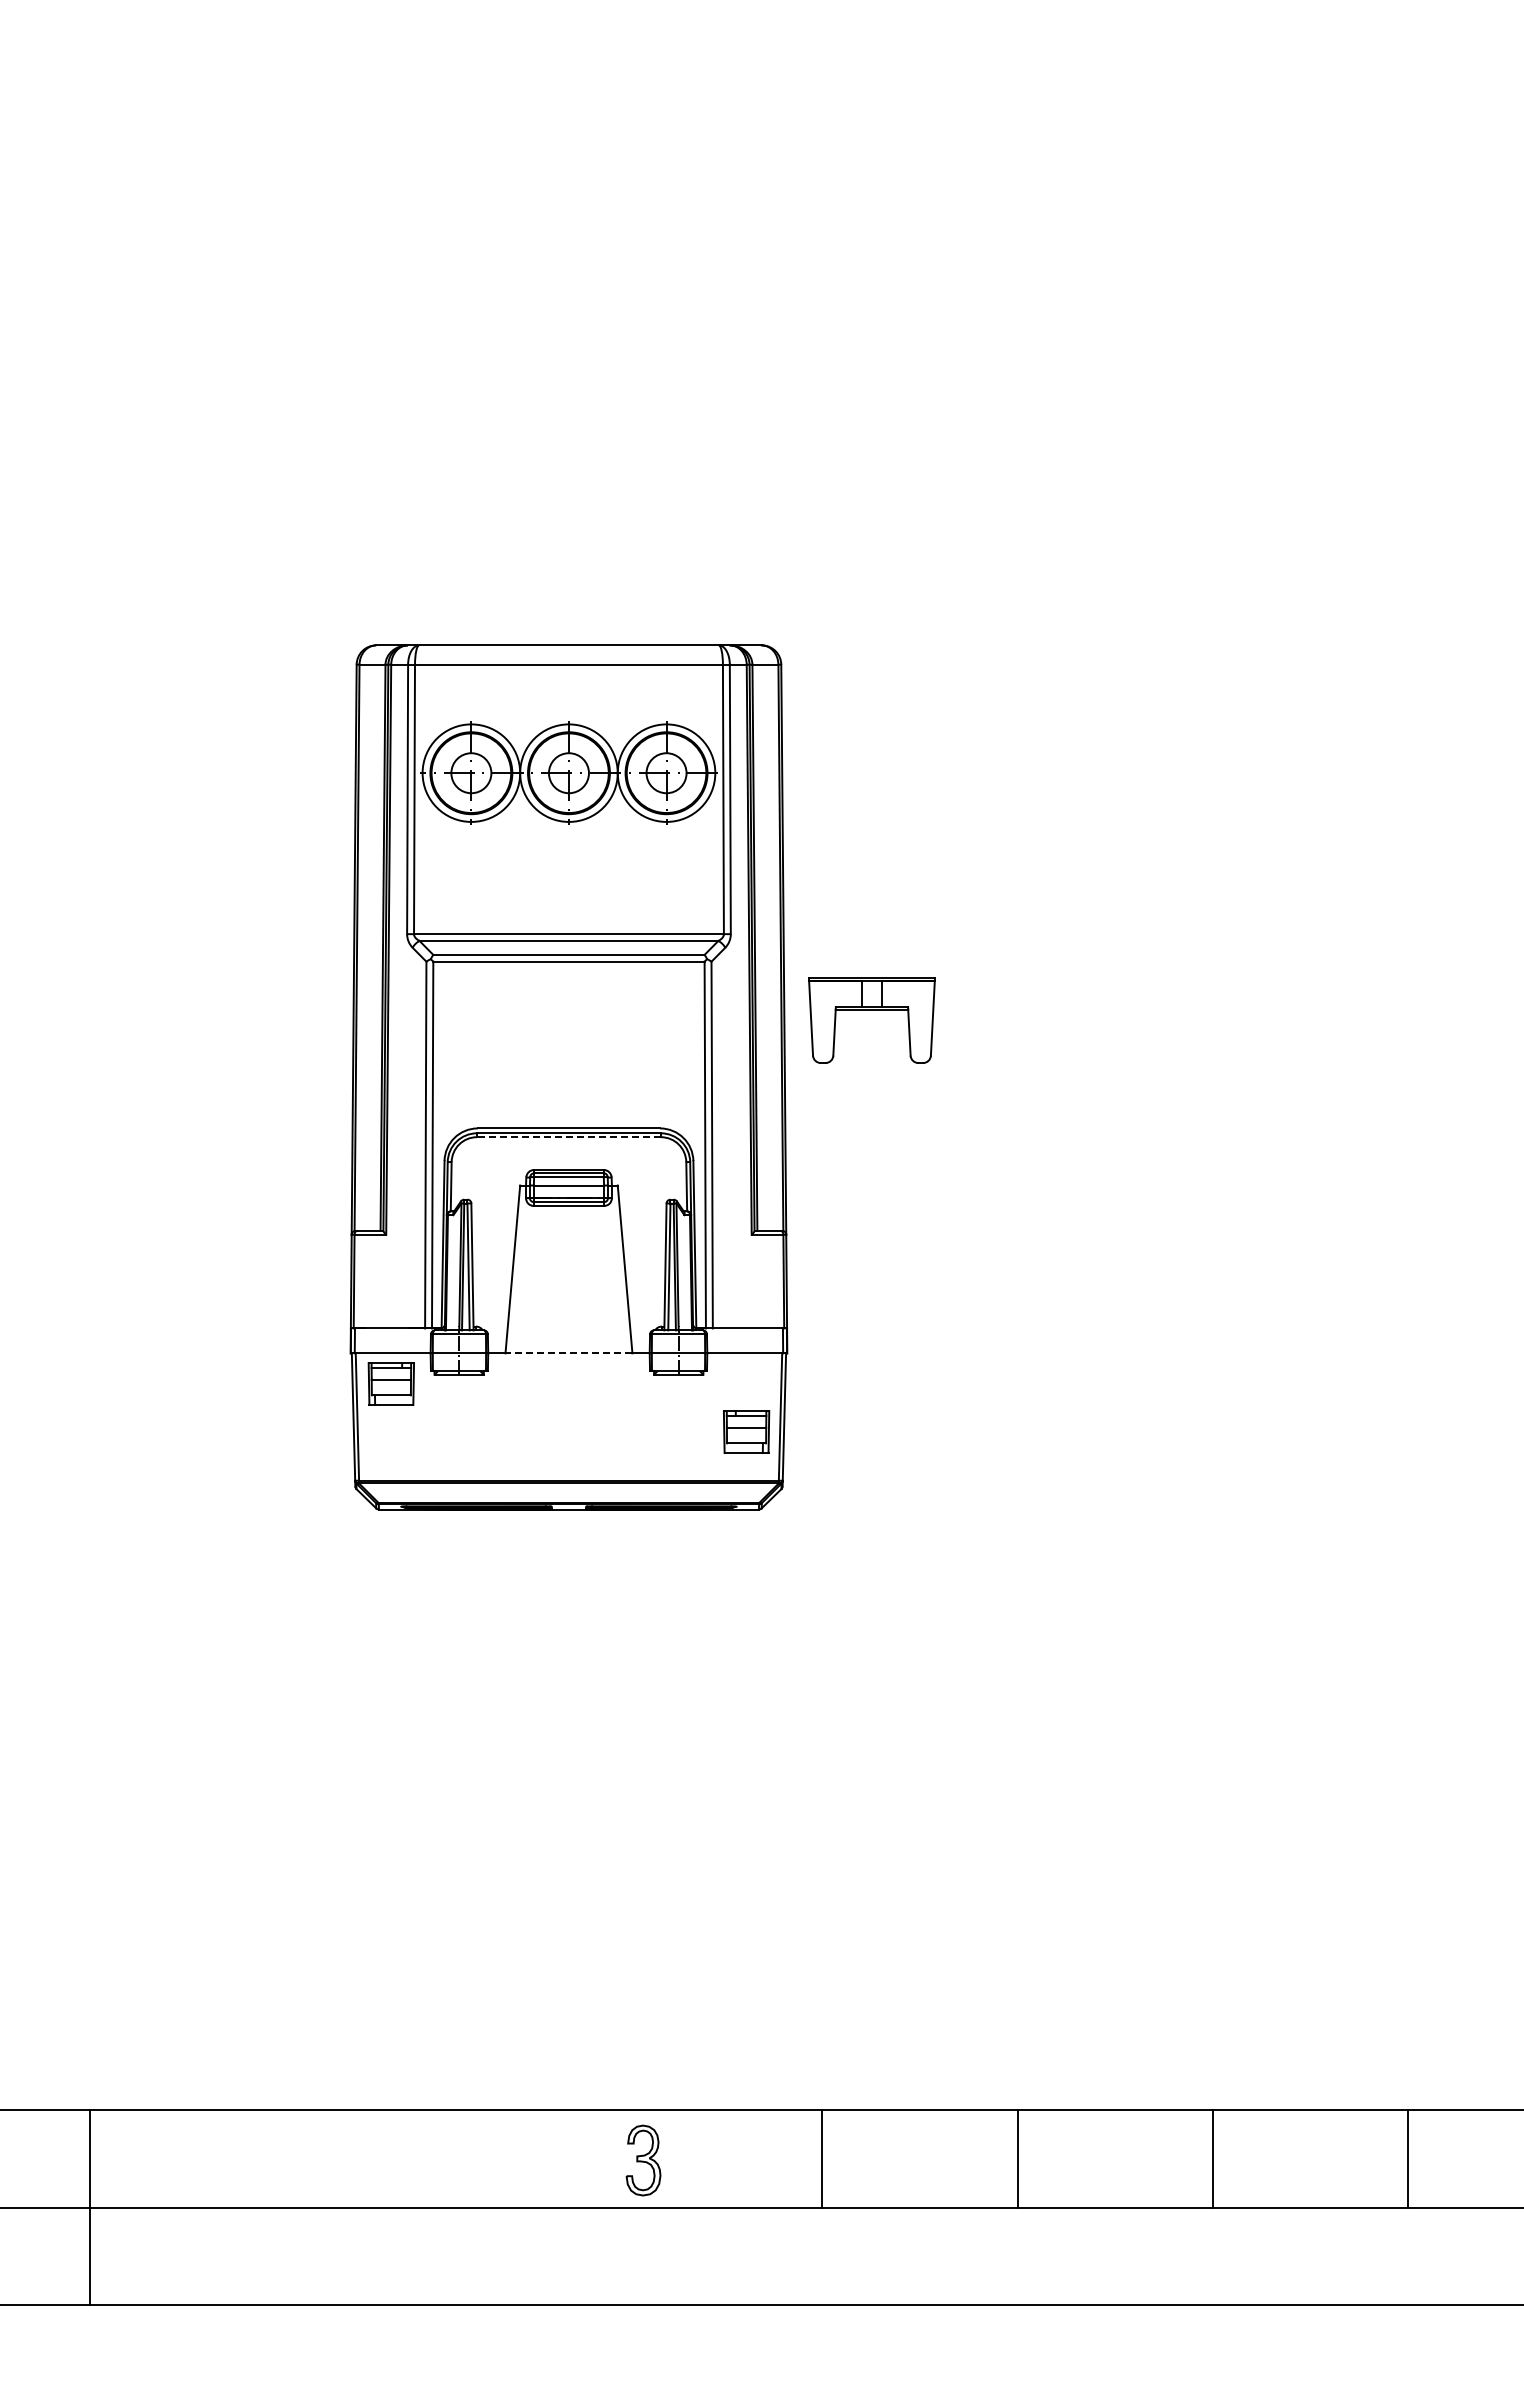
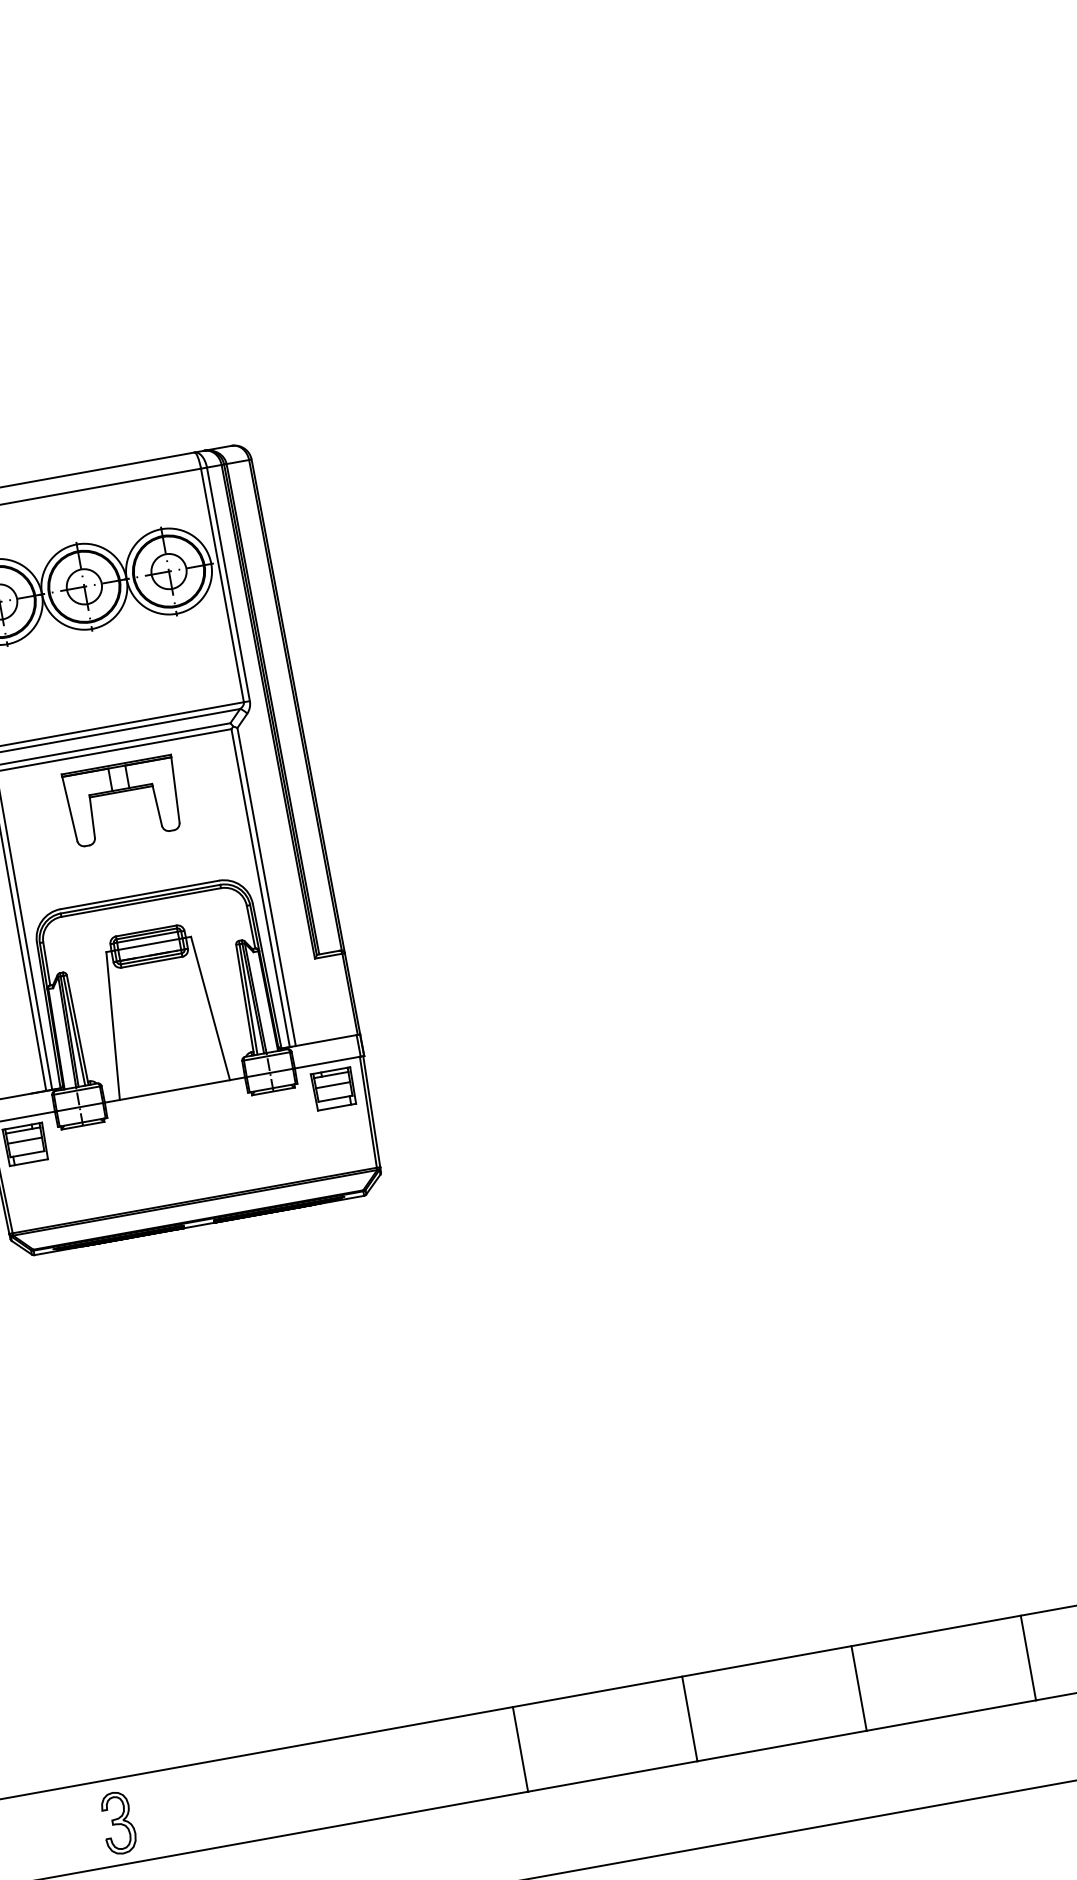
part: (871, 1010) -> (121, 792), moved
line: (568, 1137) -> (140, 902), dashed -> solid
line: (568, 1353) -> (174, 1090), dashed -> solid
part: (746, 1431) -> (333, 1088), moved
part: (643, 2160) -> (118, 1823), moved

